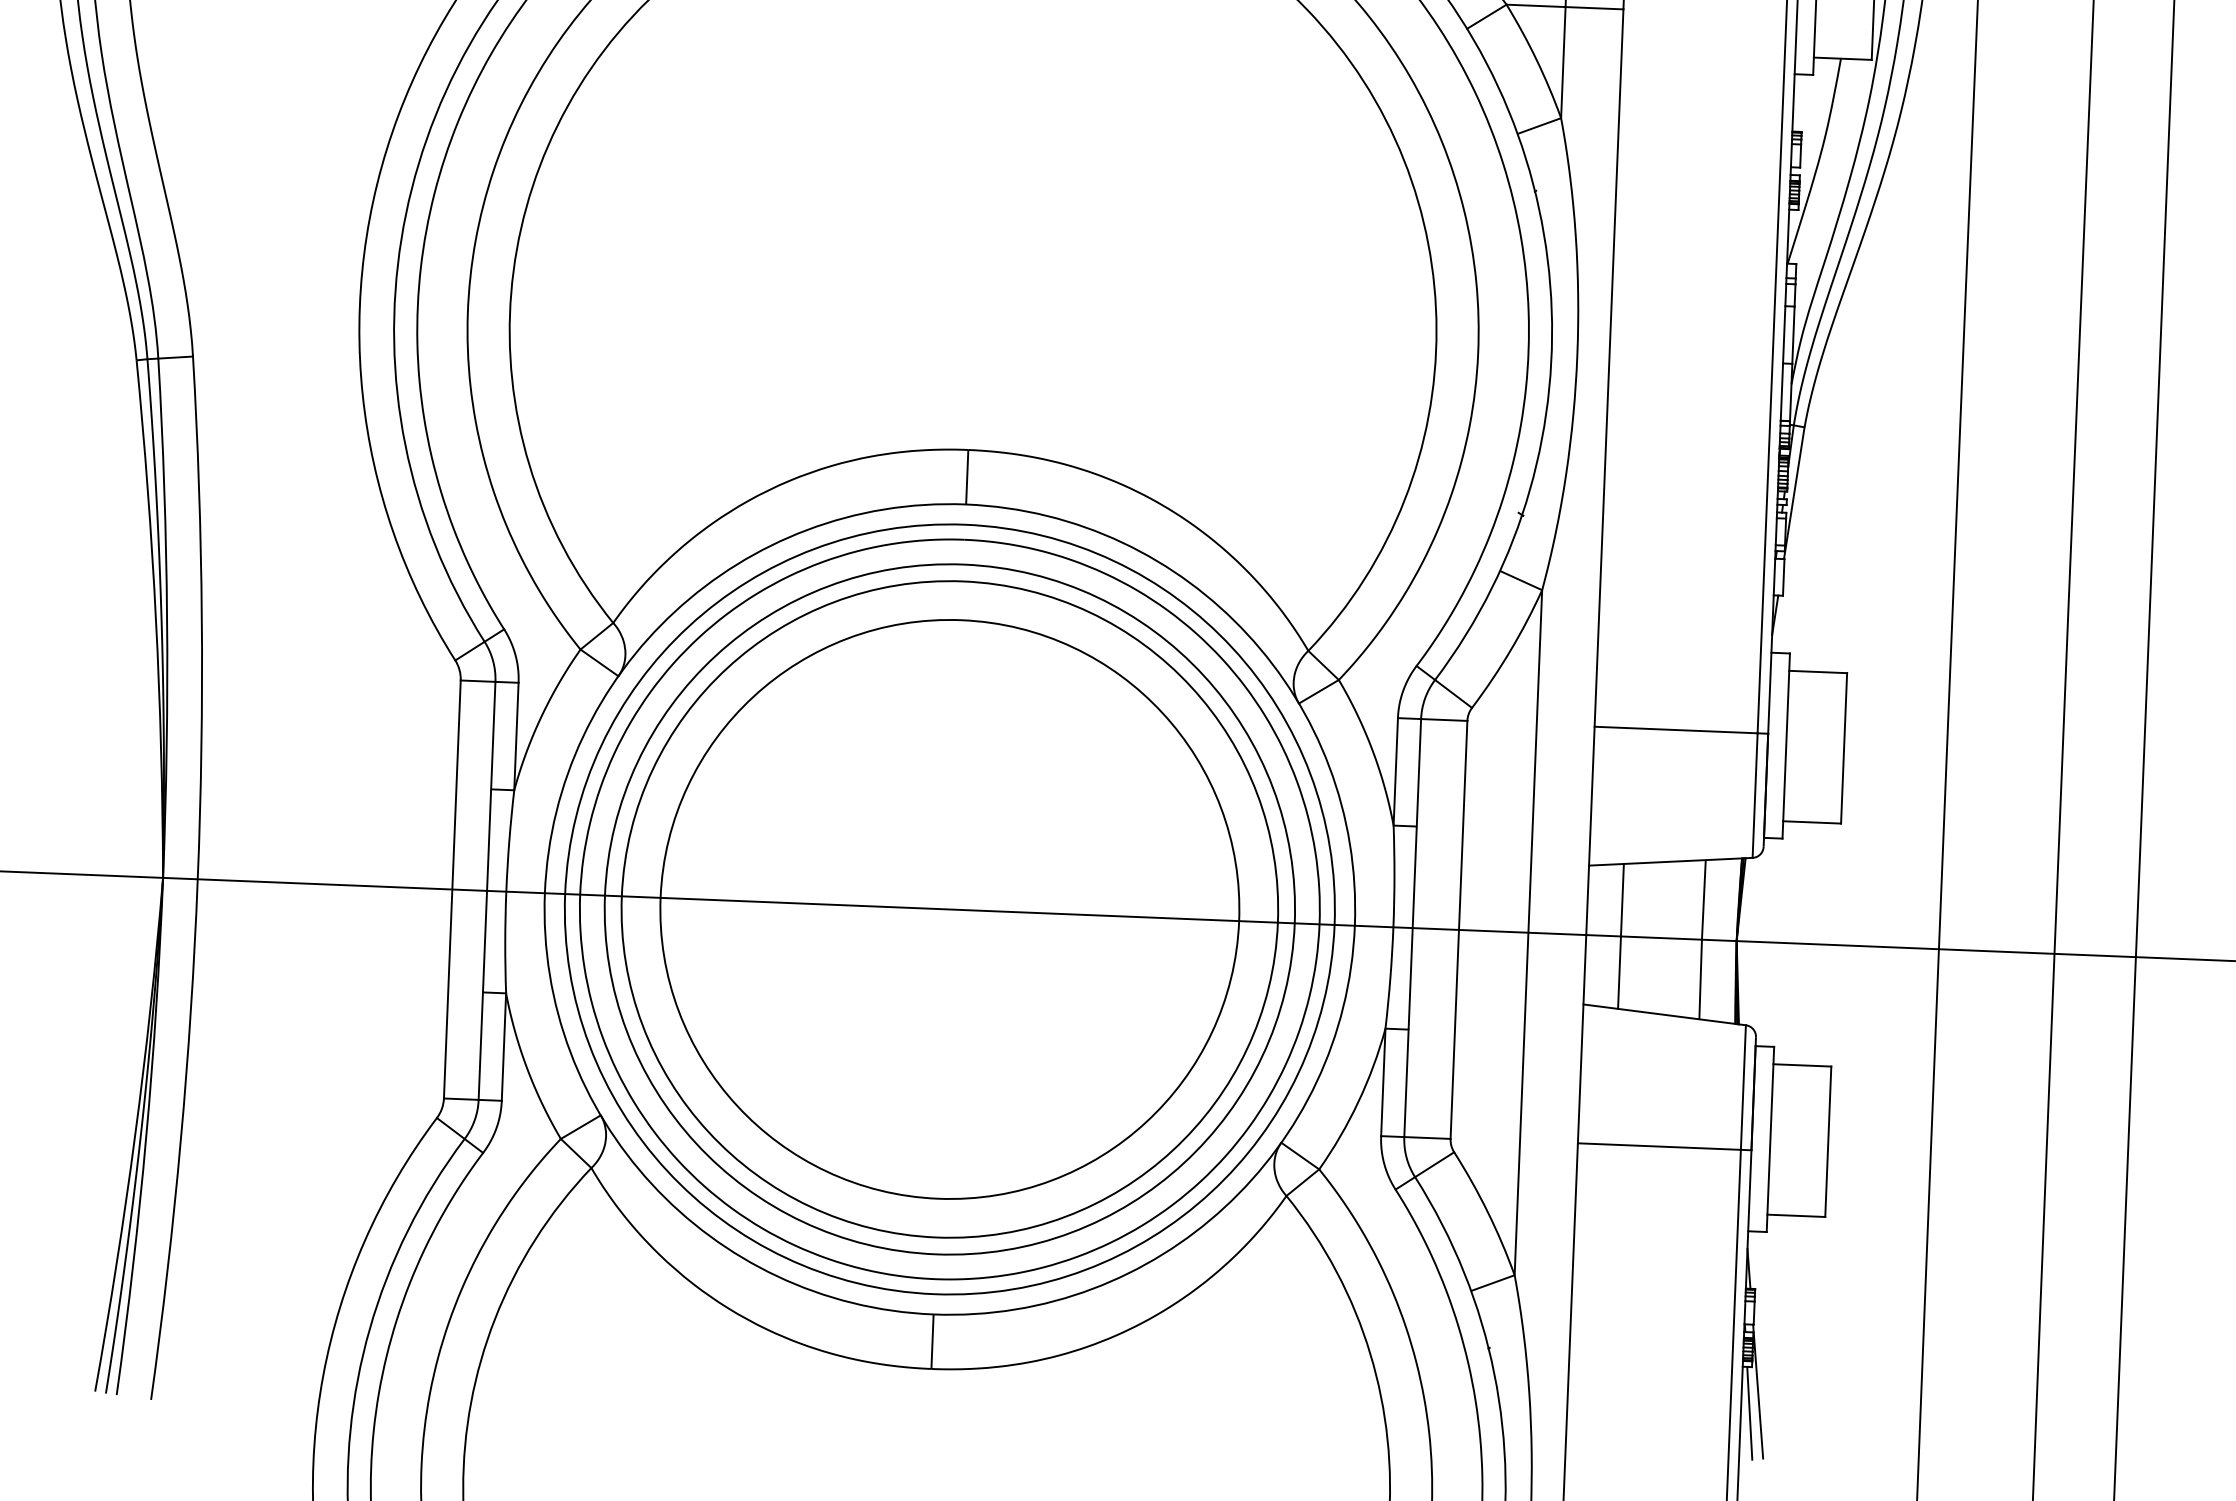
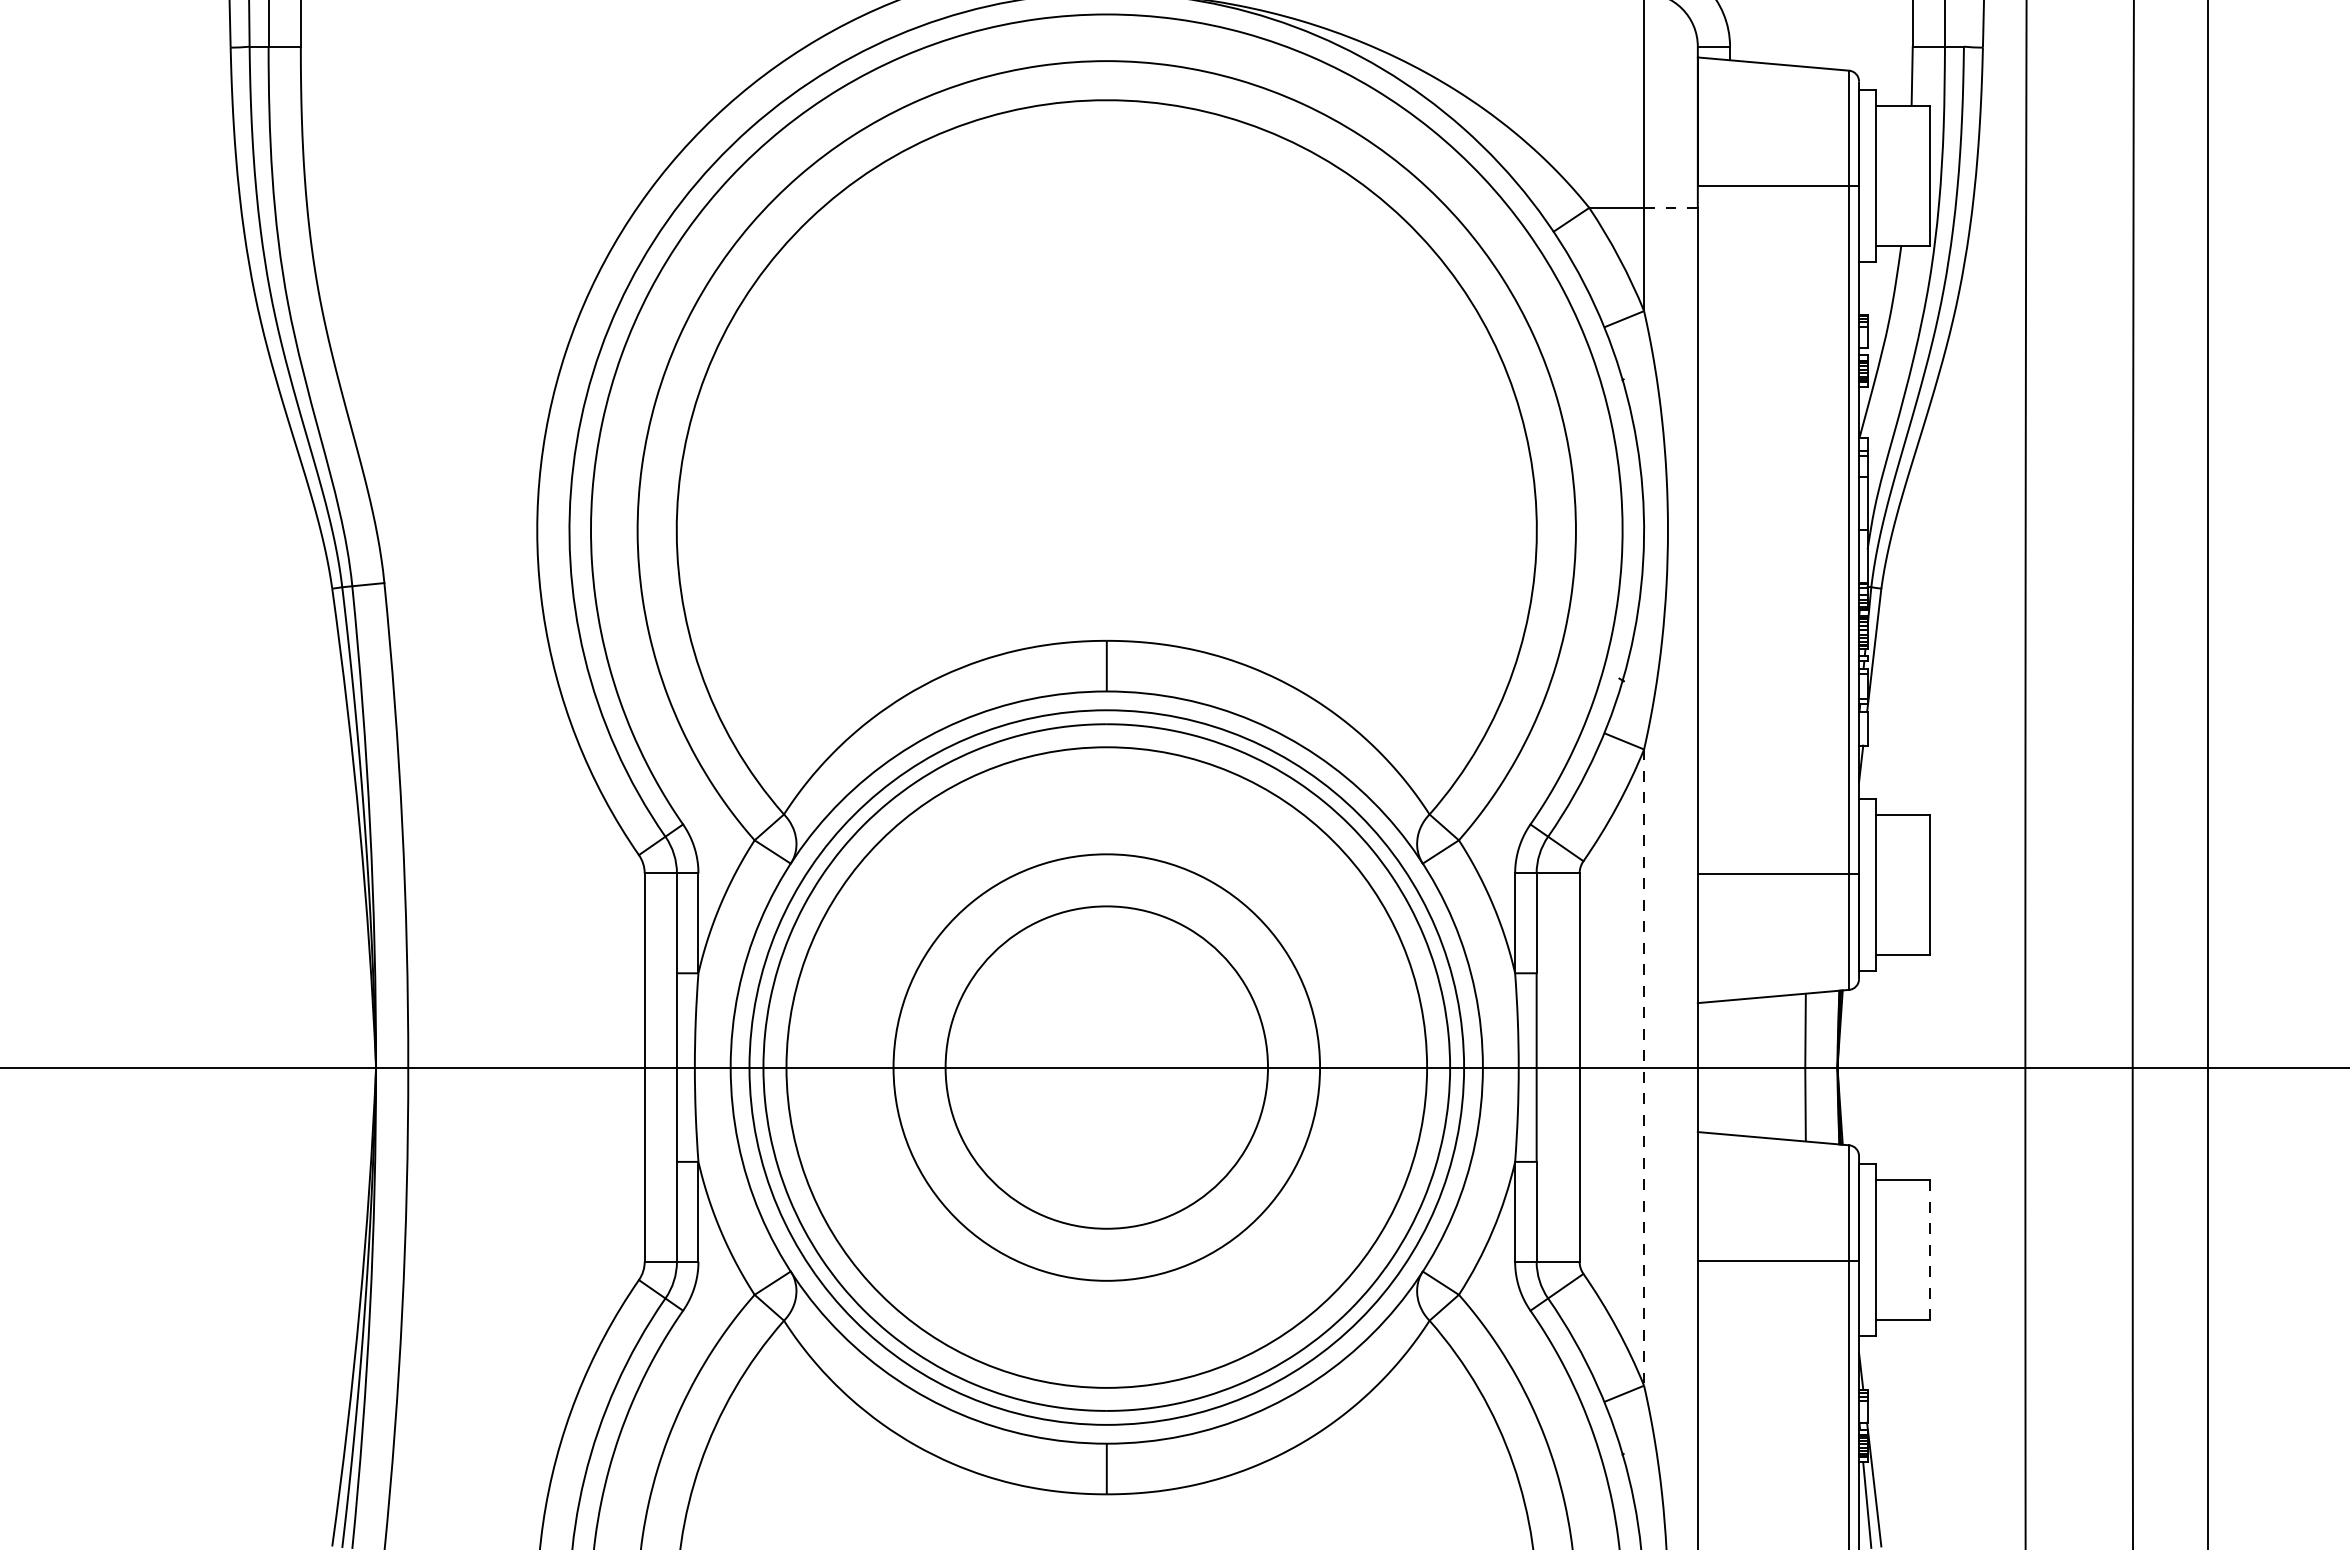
line: (1594, 7) -> (1670, 207), solid -> dashed
circle: (949, 909) -> (1106, 1067), size x0.6
circle: (949, 909) -> (1106, 1067), size x0.7
line: (1528, 933) -> (1644, 1068), solid -> dashed
line: (1621, 936) -> (1730, 1067), removed
line: (1827, 1141) -> (1929, 1250), solid -> dashed

